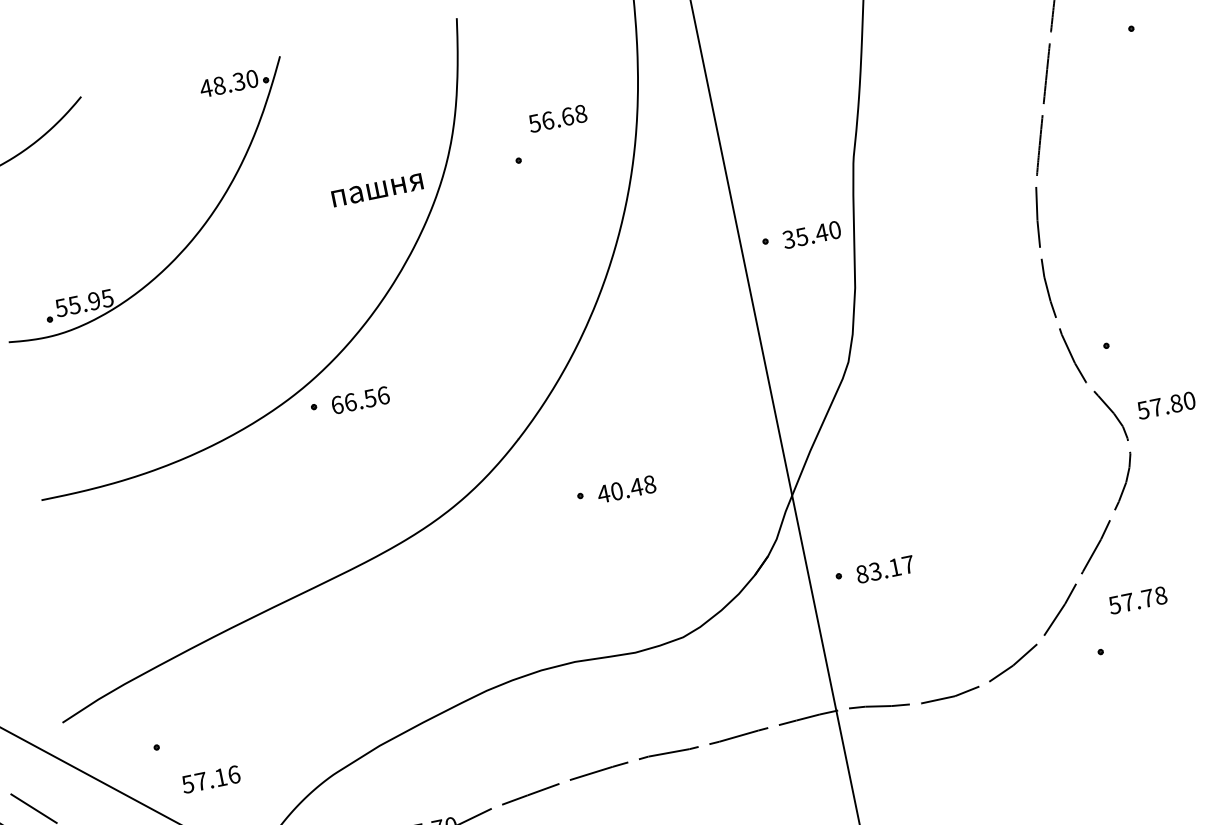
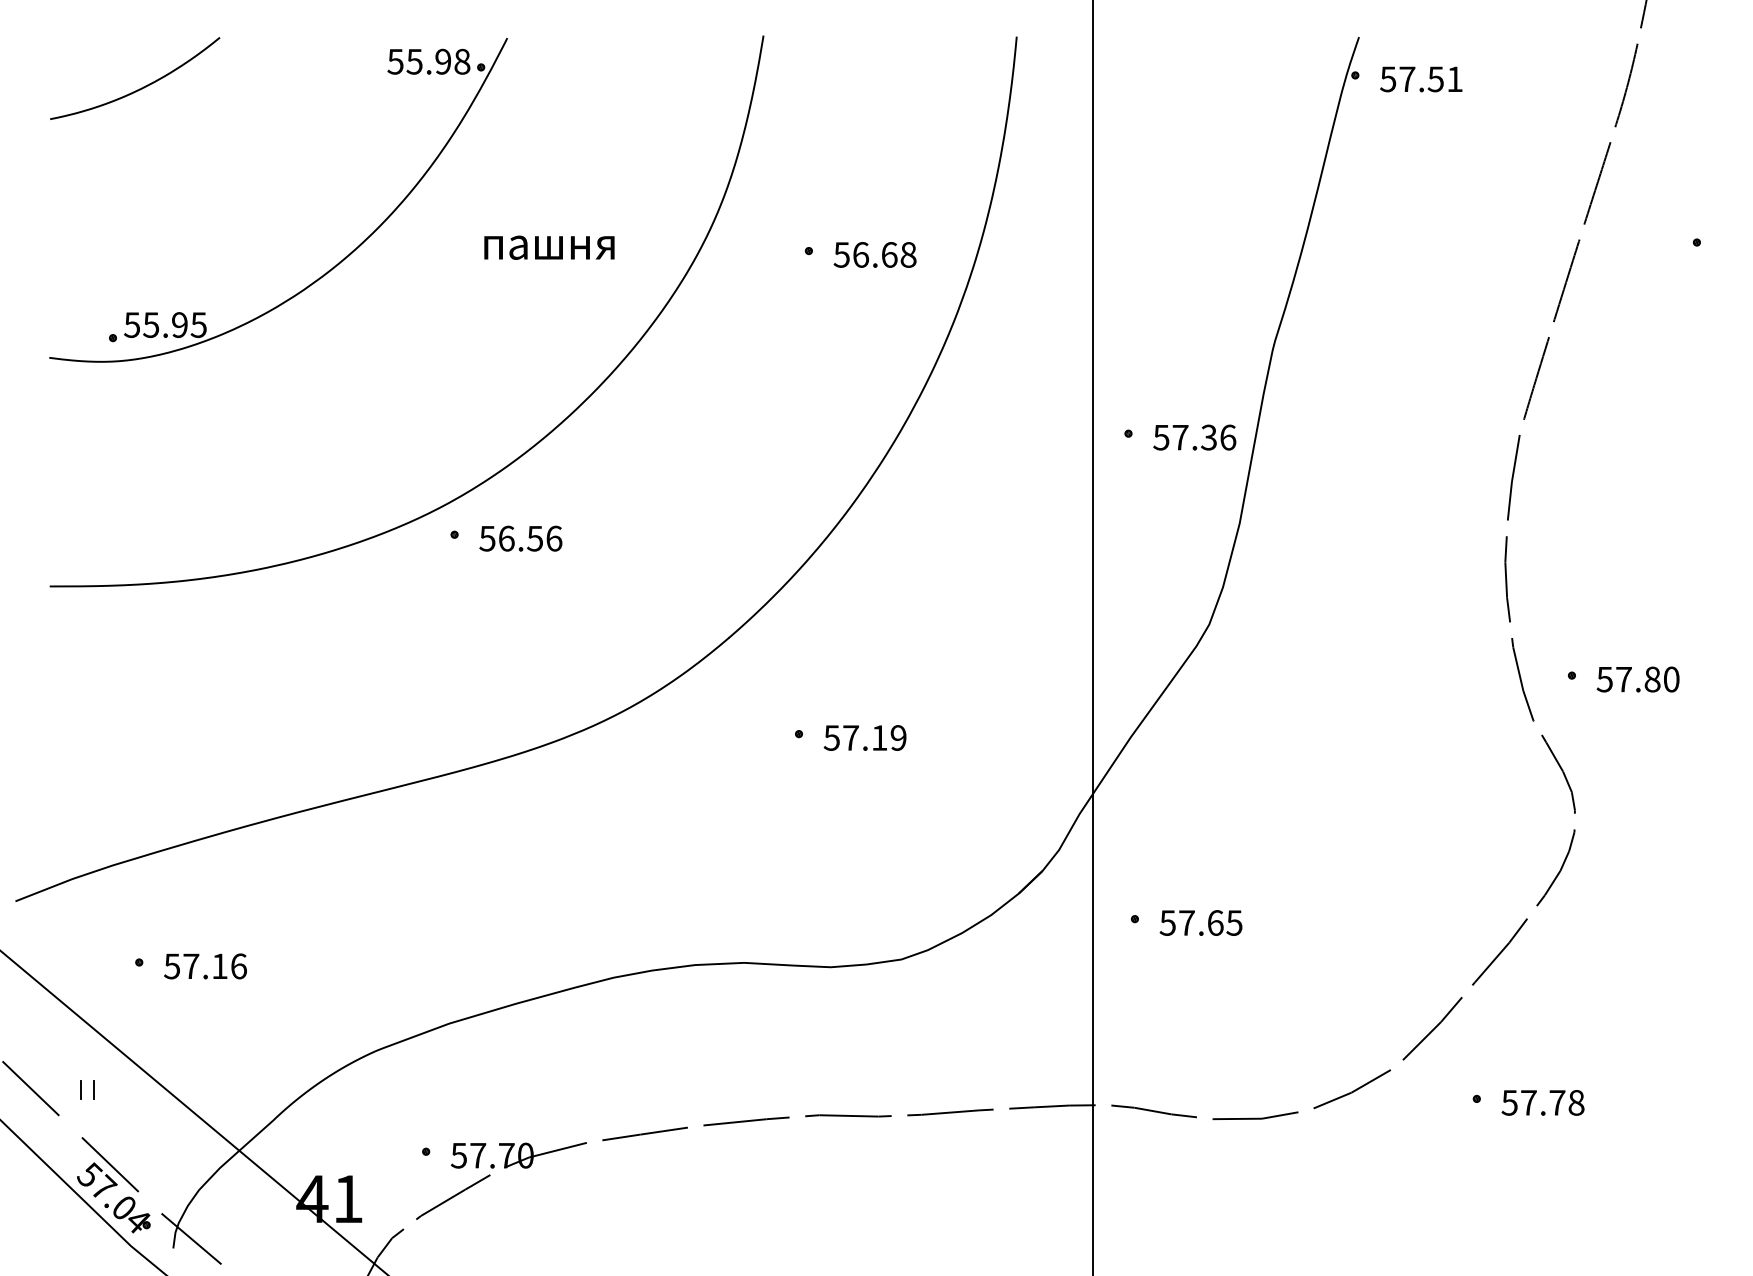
text: (228, 83) -> (428, 61), 48.30 -> 55.98
text: (557, 118) -> (874, 254), moved
text: (377, 190) -> (549, 247), moved
text: (811, 234) -> (1194, 437), 35.40 -> 57.36
text: (337, 405) -> (487, 538), 66.56 -> 56.56
text: (1165, 405) -> (1637, 679), moved
text: (626, 489) -> (864, 737), 40.48 -> 57.19
text: (884, 569) -> (1200, 922), 83.17 -> 57.65
text: (1137, 600) -> (1542, 1102), moved
text: (211, 779) -> (205, 966), moved

